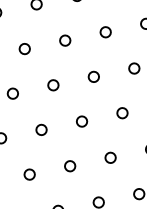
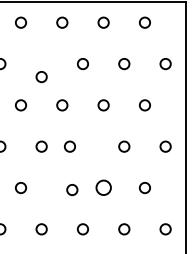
circle: (24, 49) -> (41, 77), moved
circle: (81, 121) -> (69, 146), moved
circle: (110, 158) -> (103, 188), size x1.4
circle: (70, 166) -> (72, 190), moved

